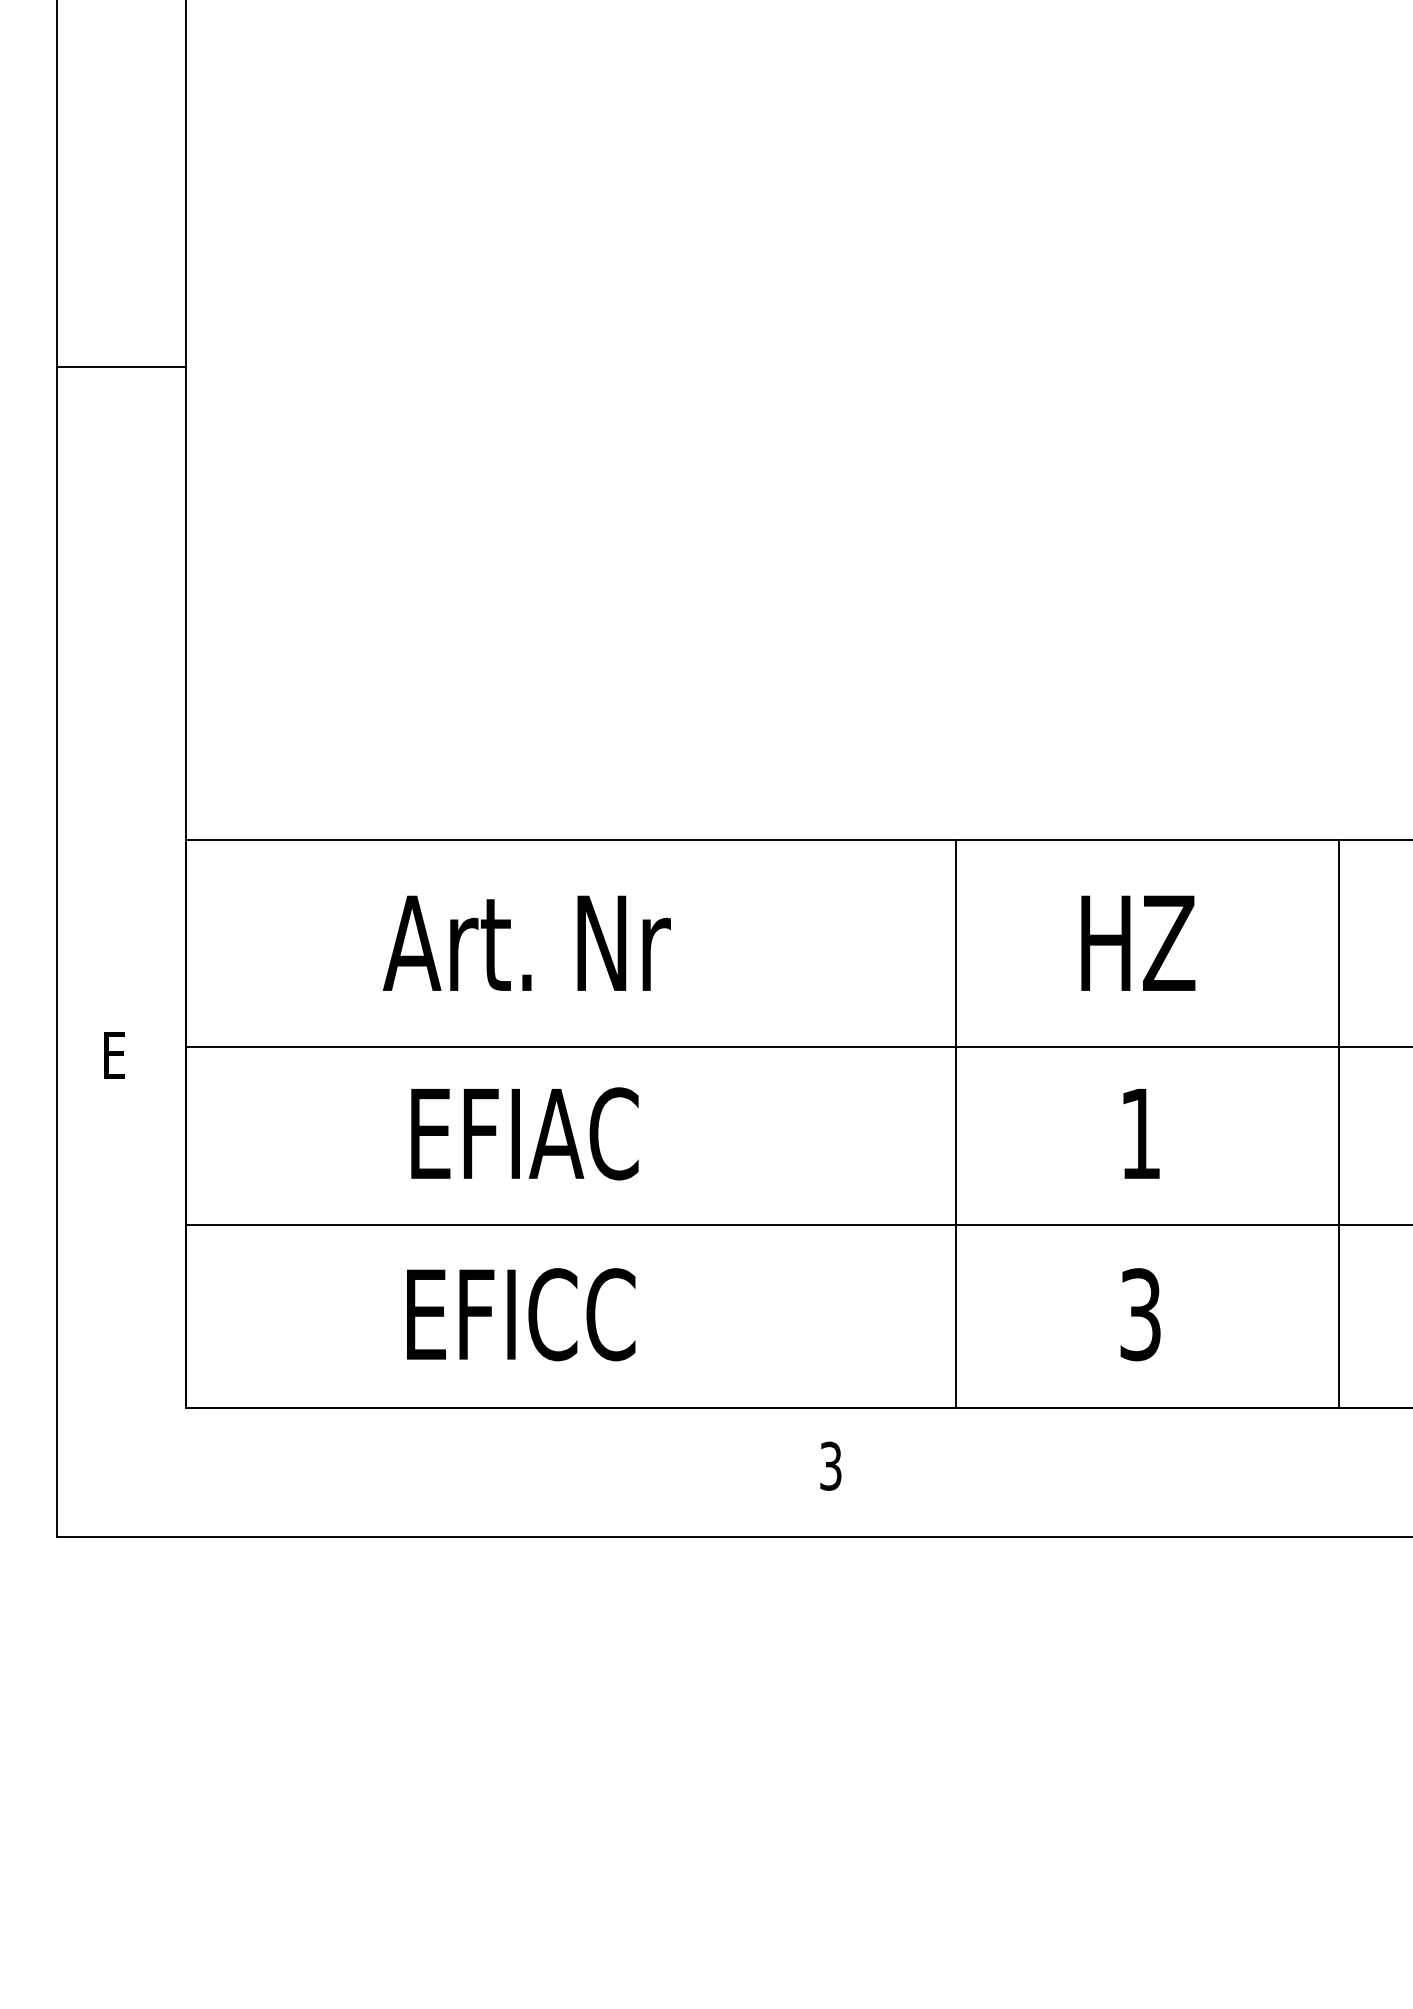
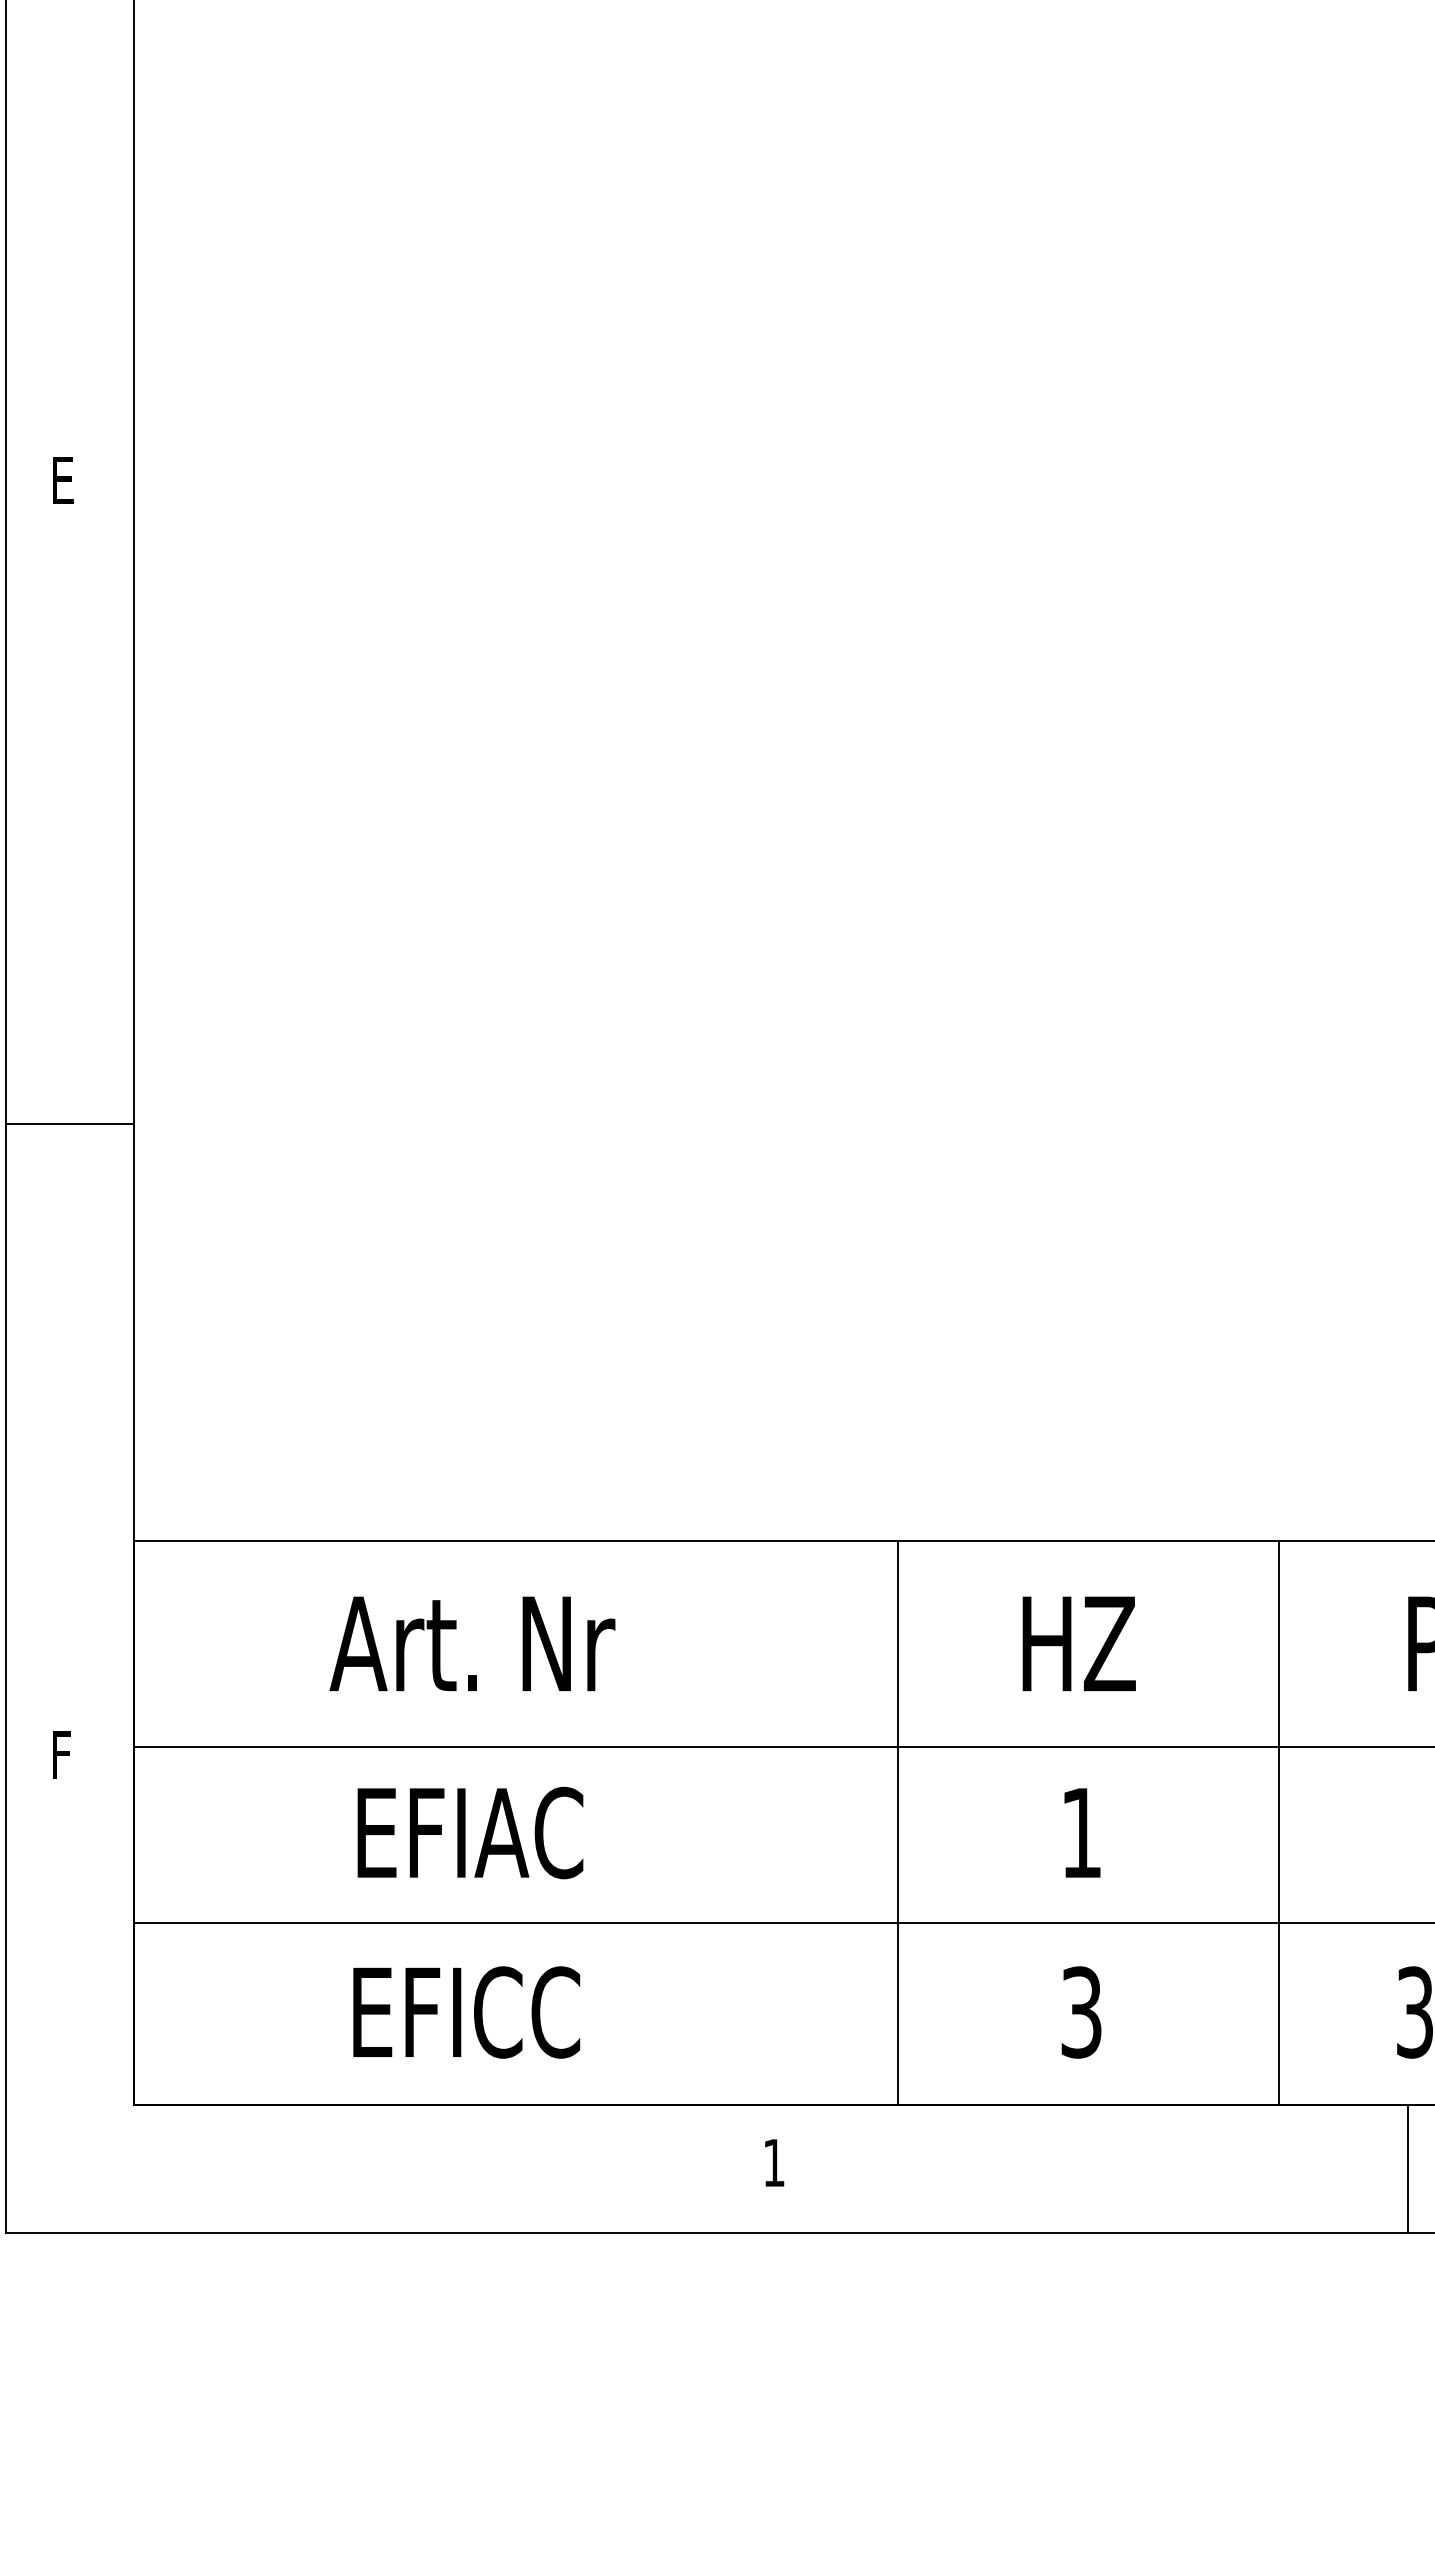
line: (120, 366) -> (69, 1123), moved
text: (116, 1054) -> (65, 1754), E -> F
text: (830, 1465) -> (773, 2162), 3 -> 1

